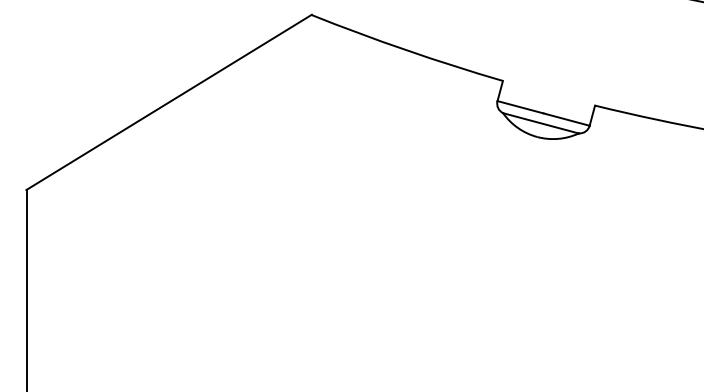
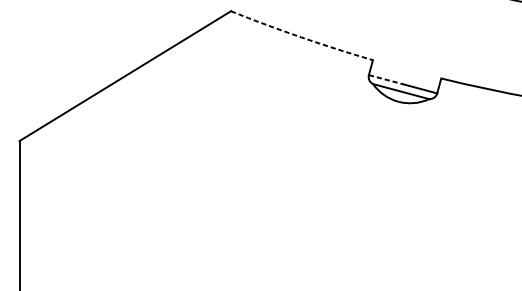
arc: (406, 50) -> (301, 37), solid -> dashed
line: (520, 107) -> (385, 79), solid -> dashed

